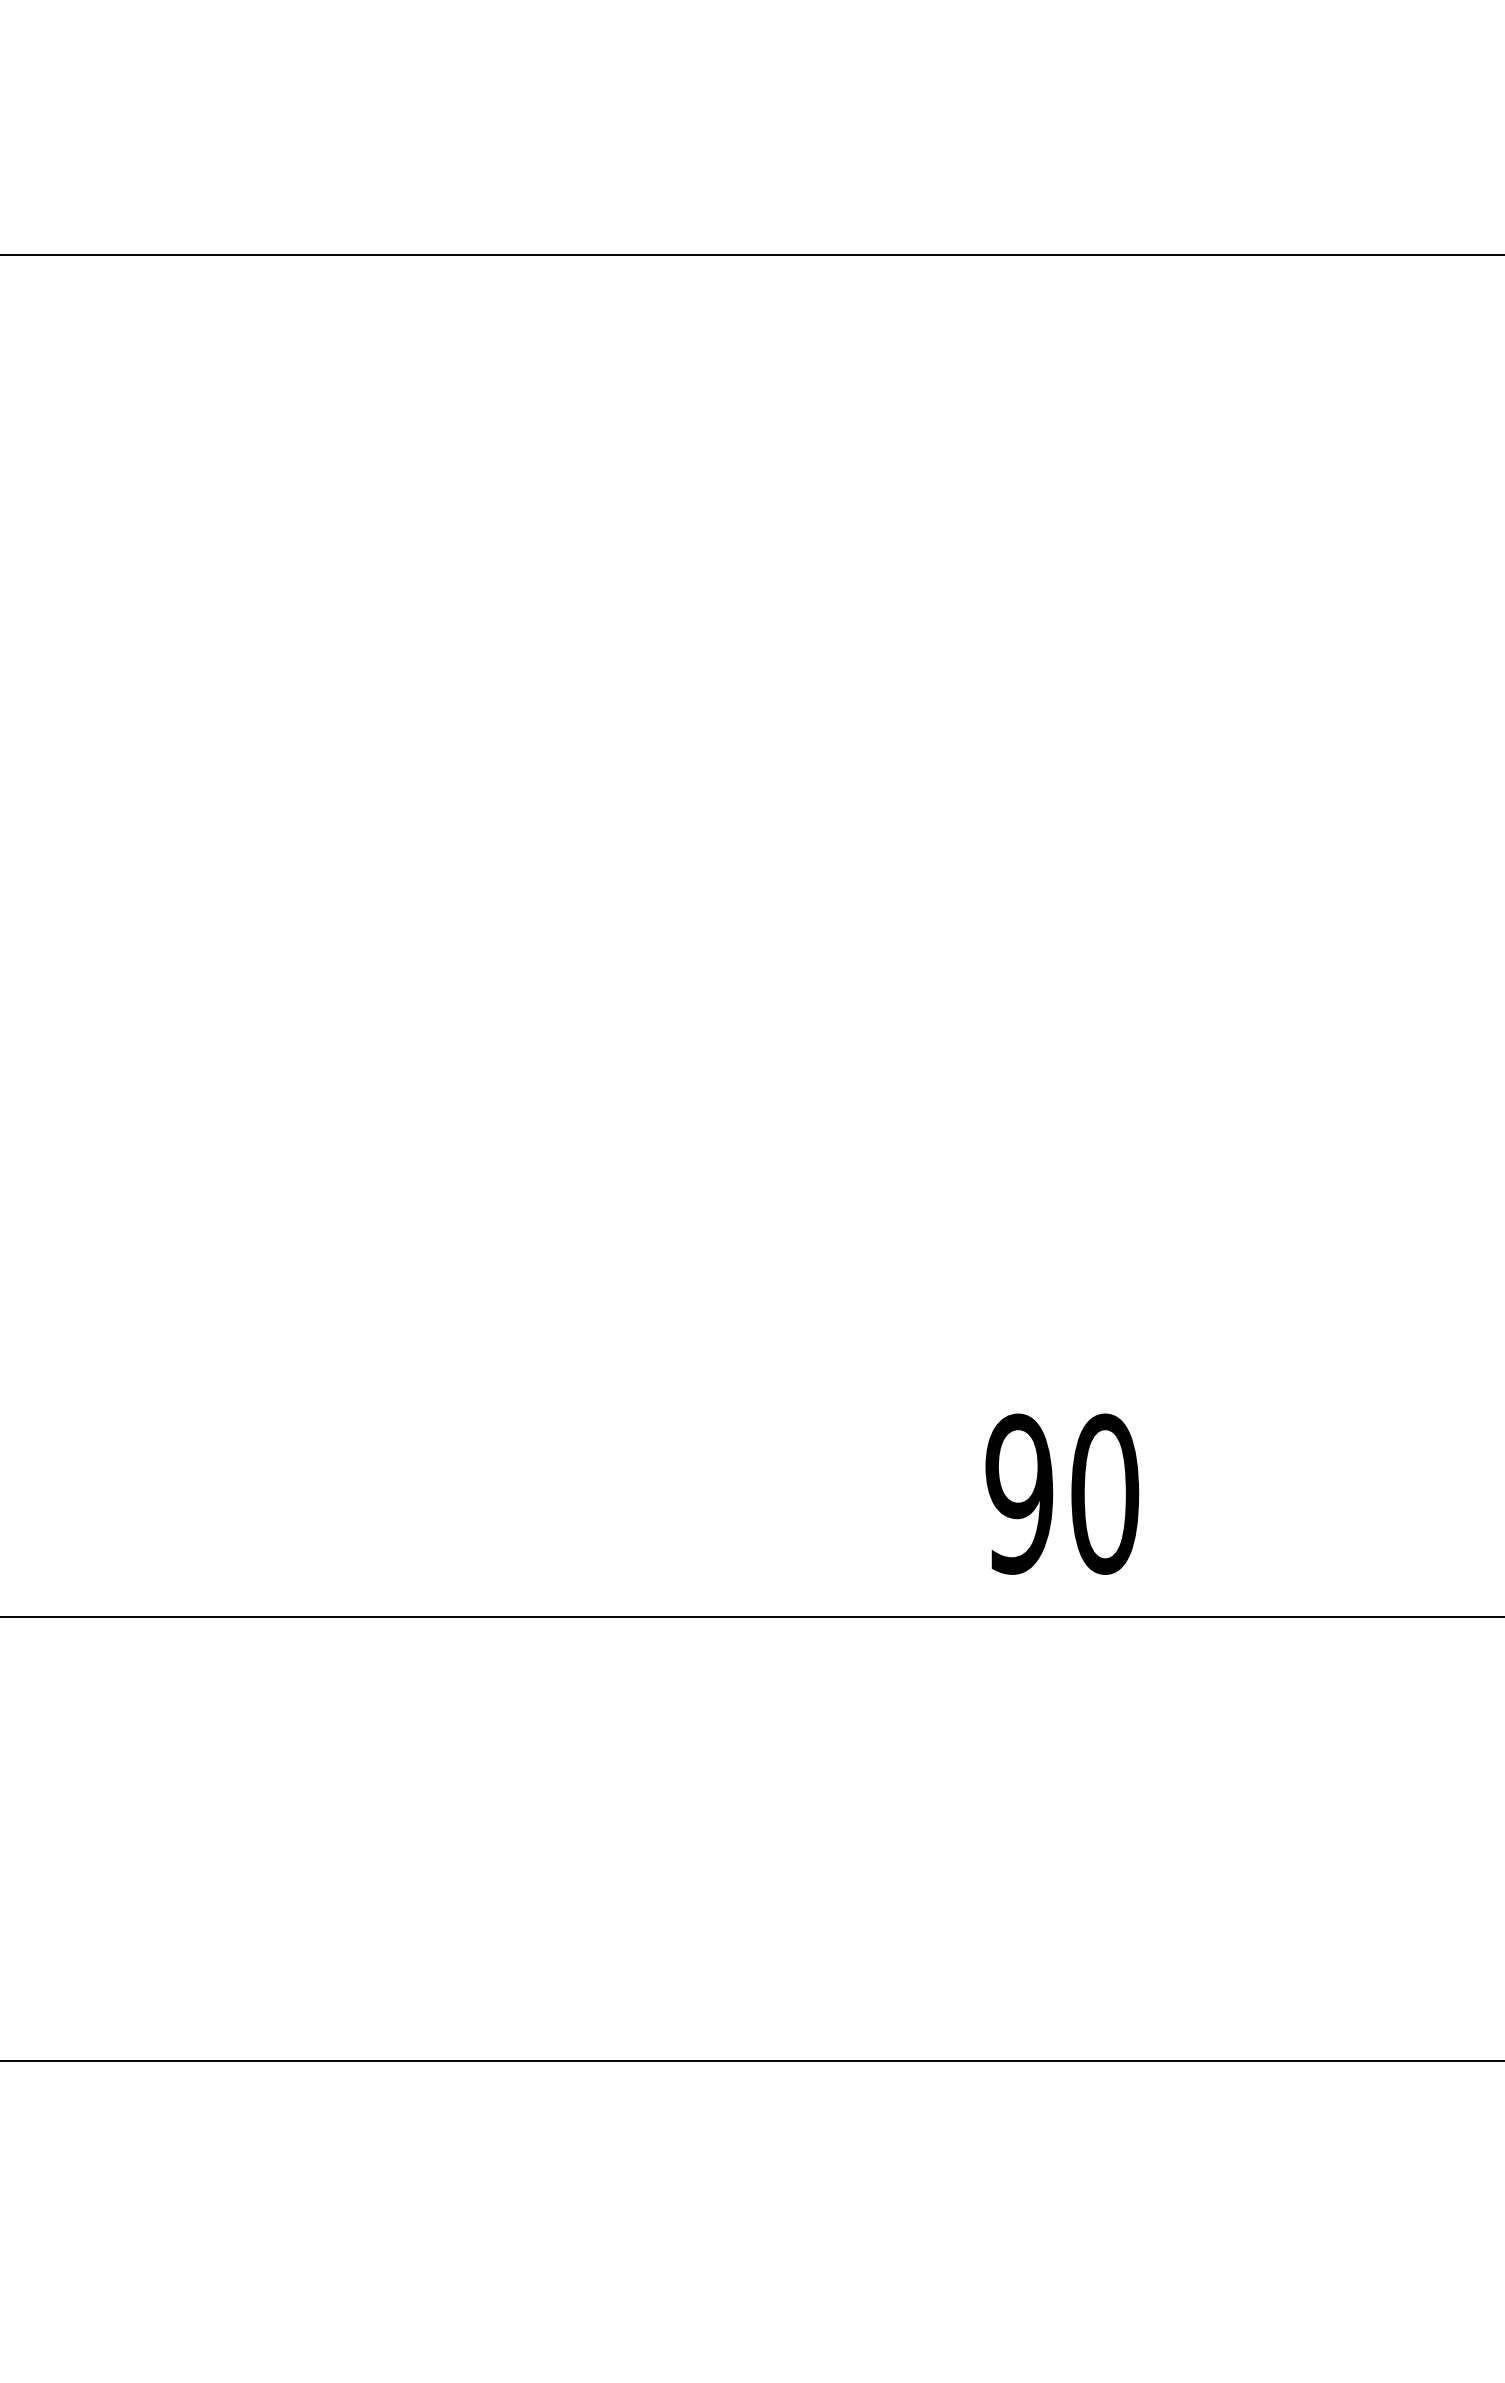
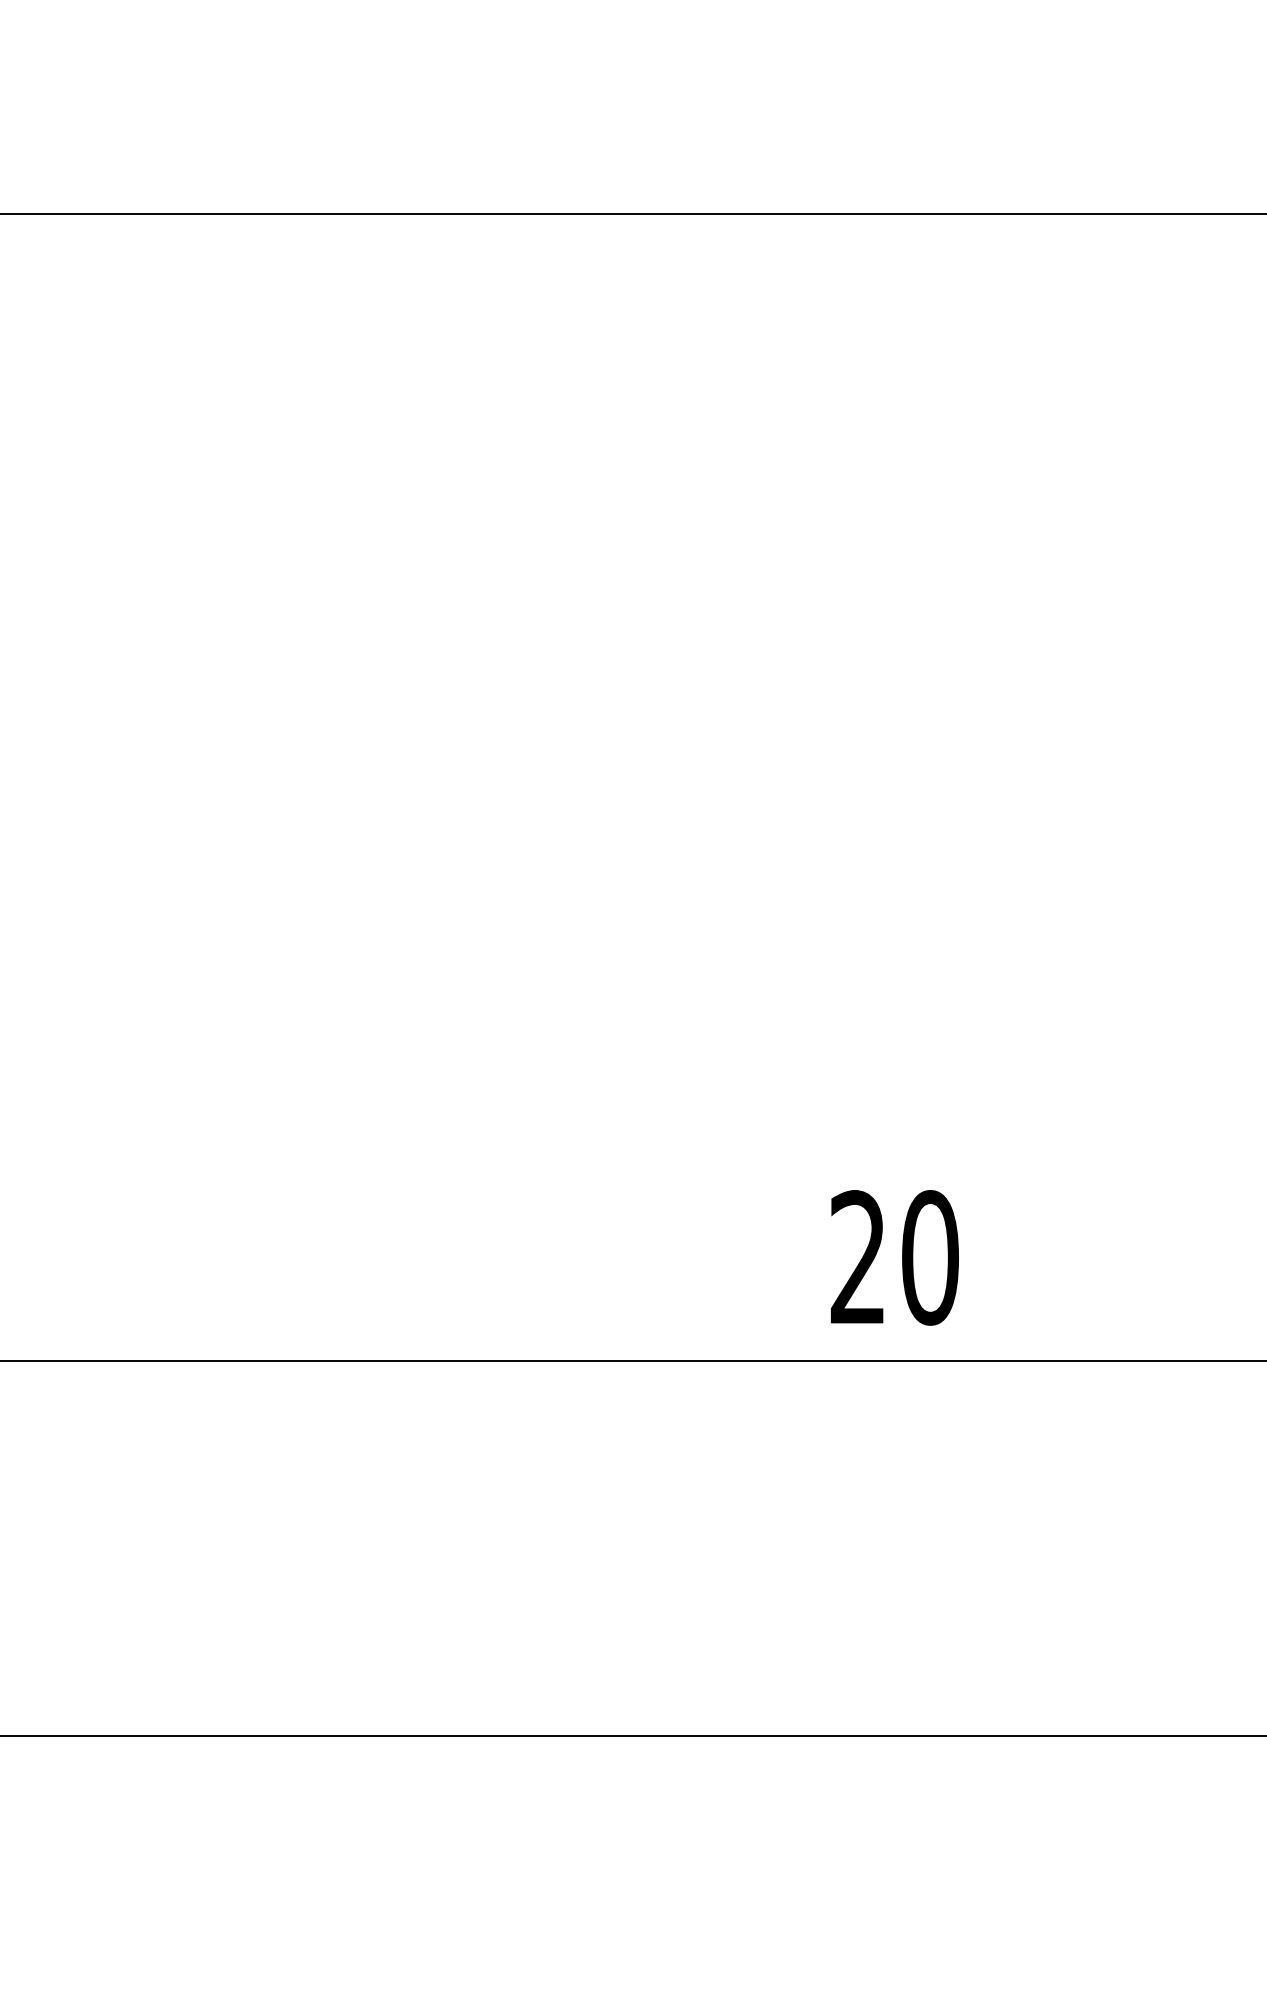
text: (1019, 1493) -> (858, 1257), 90 -> 20

